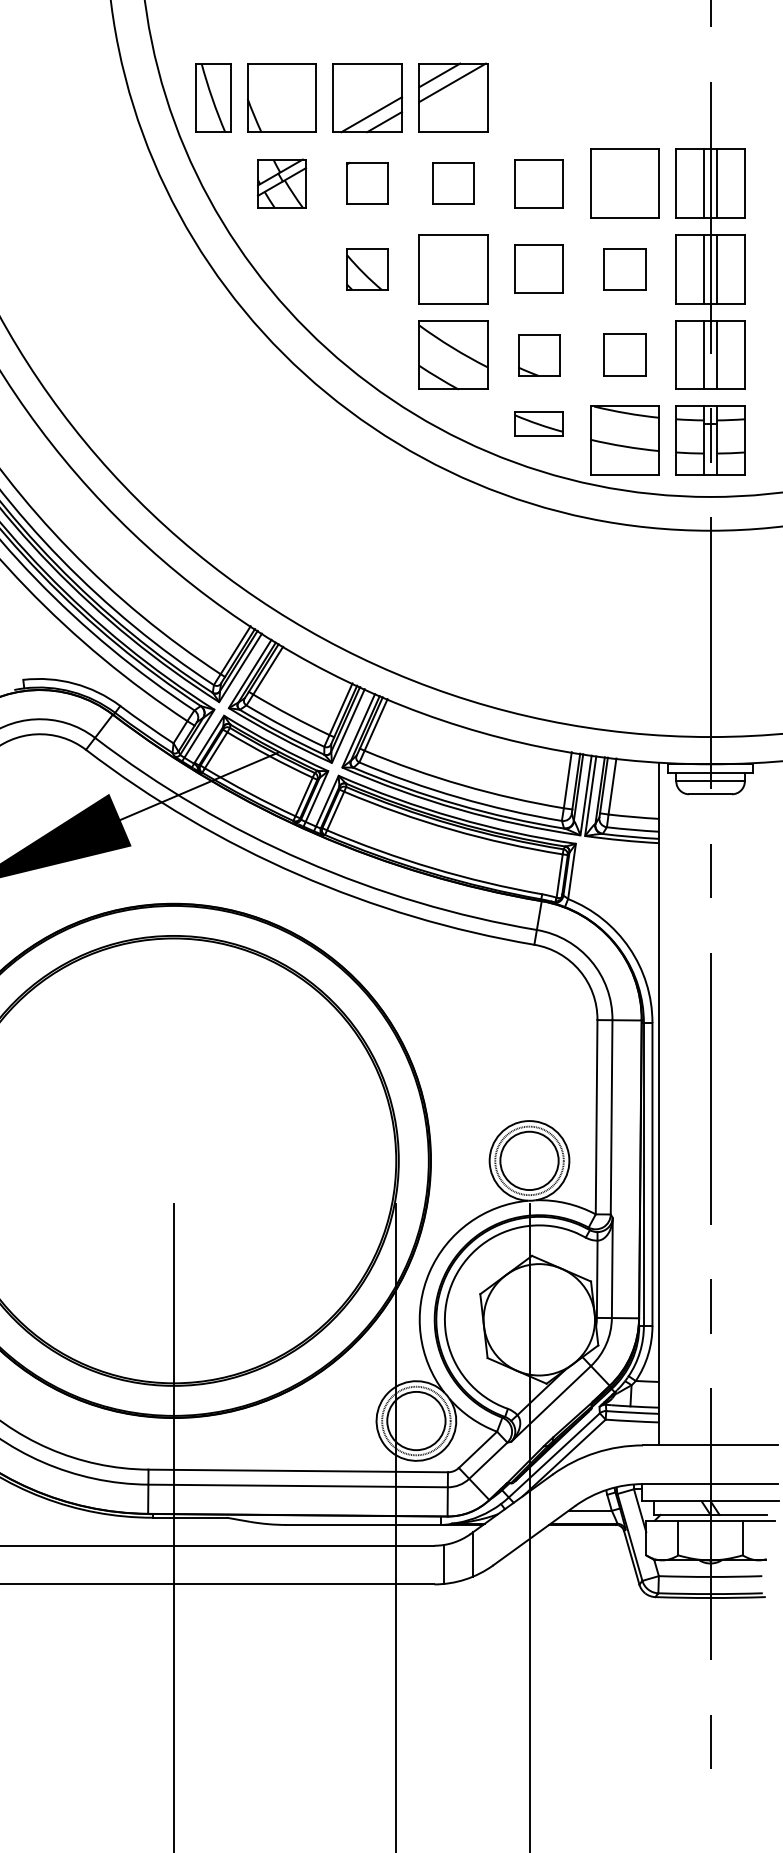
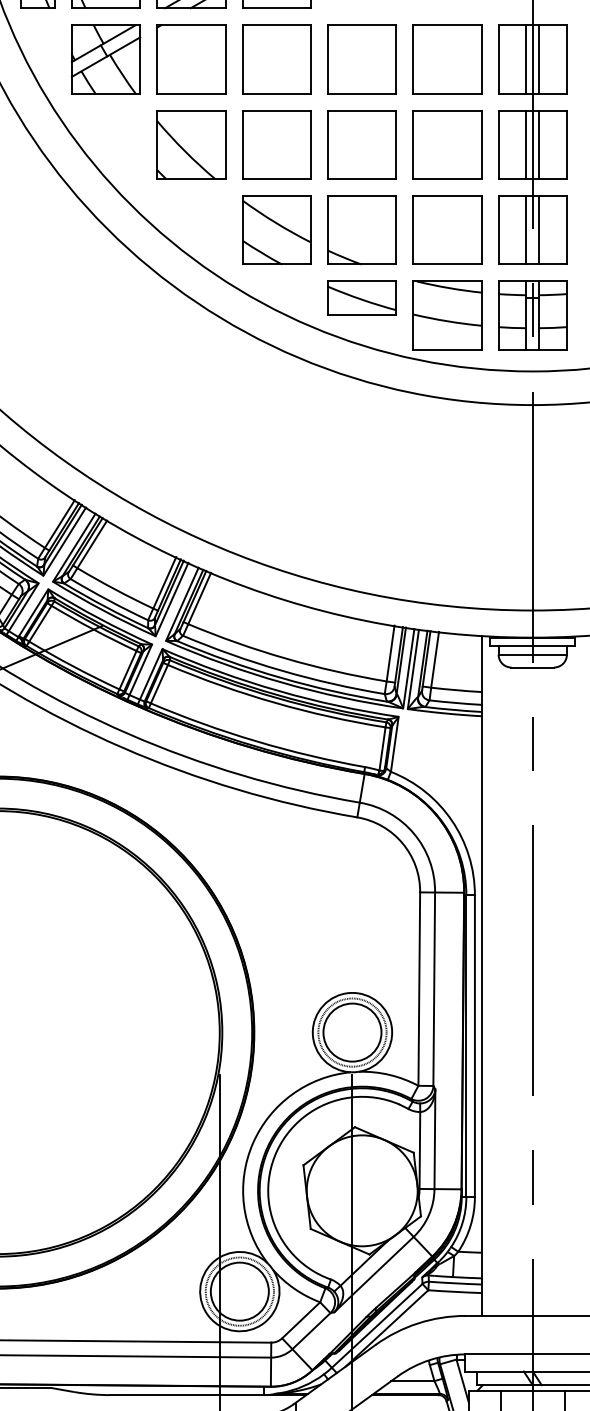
part: (281, 183) -> (105, 59), size x1.43
part: (367, 183) -> (191, 59), size x1.67
part: (453, 183) -> (276, 59), size x1.67
part: (538, 183) -> (361, 59), size x1.43
part: (367, 269) -> (191, 144), size x1.67
part: (538, 269) -> (361, 144), size x1.43
part: (624, 269) -> (447, 144), size x1.67
part: (624, 354) -> (447, 229), size x1.67
part: (538, 355) -> (361, 230), size x1.67
part: (538, 423) -> (361, 298), size x1.43

